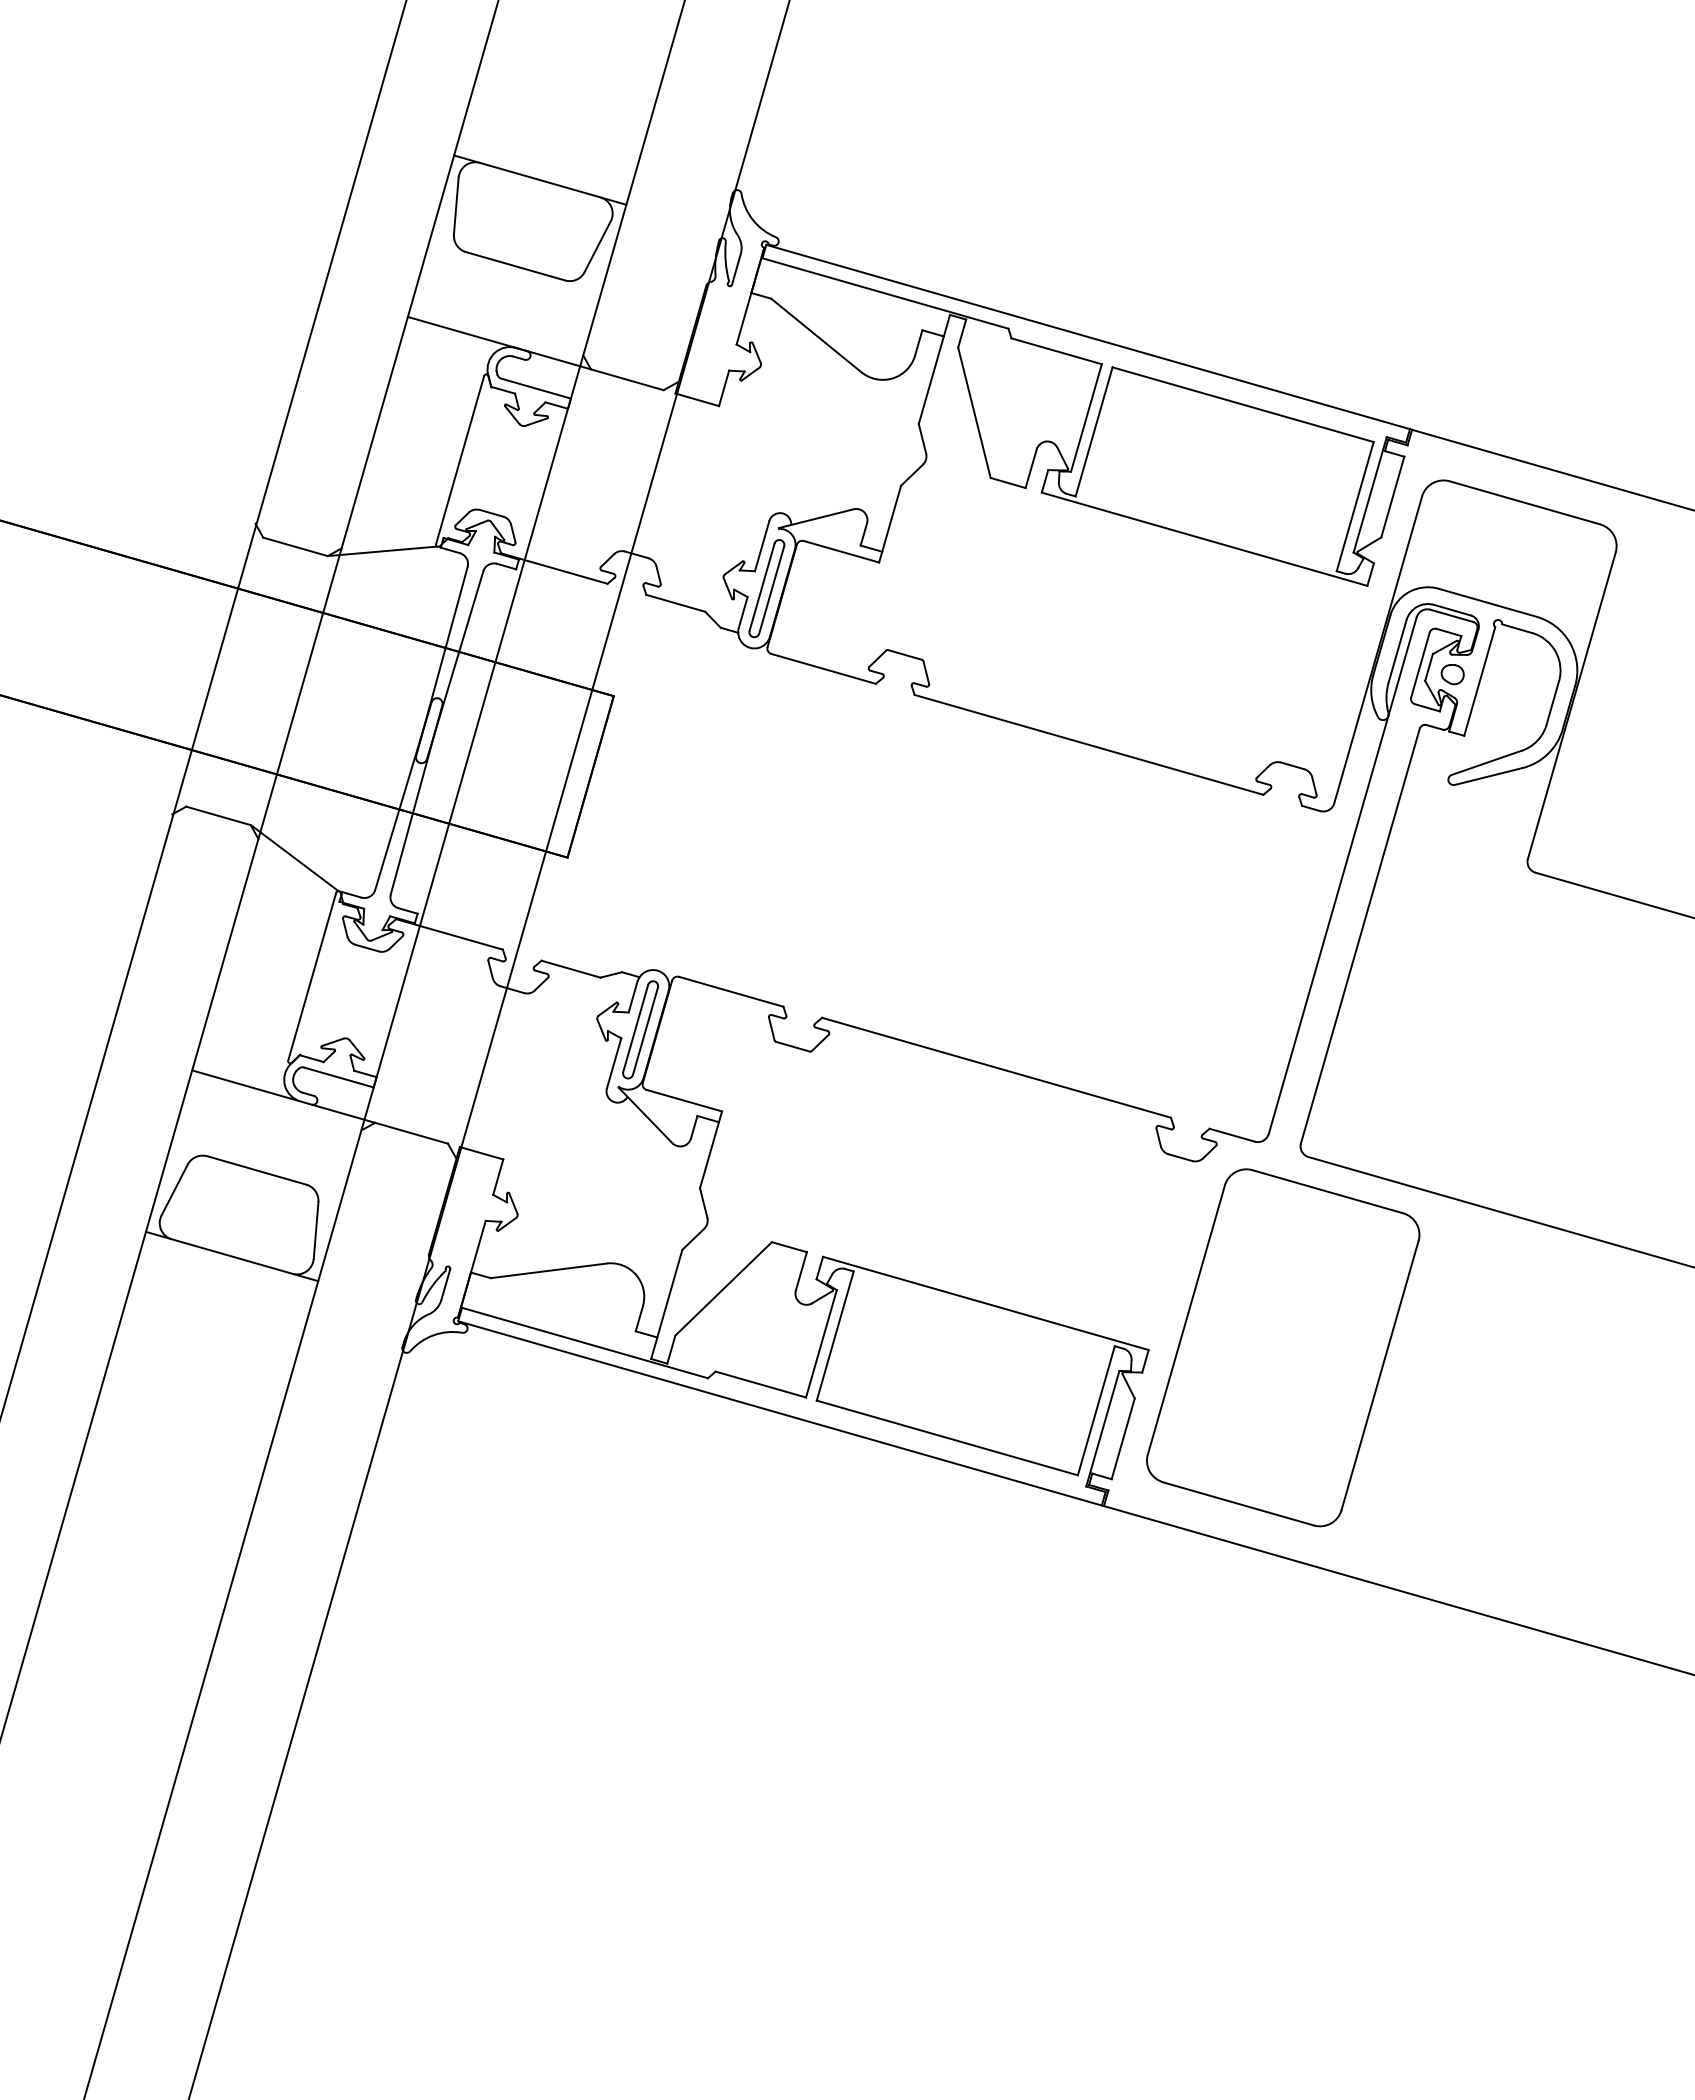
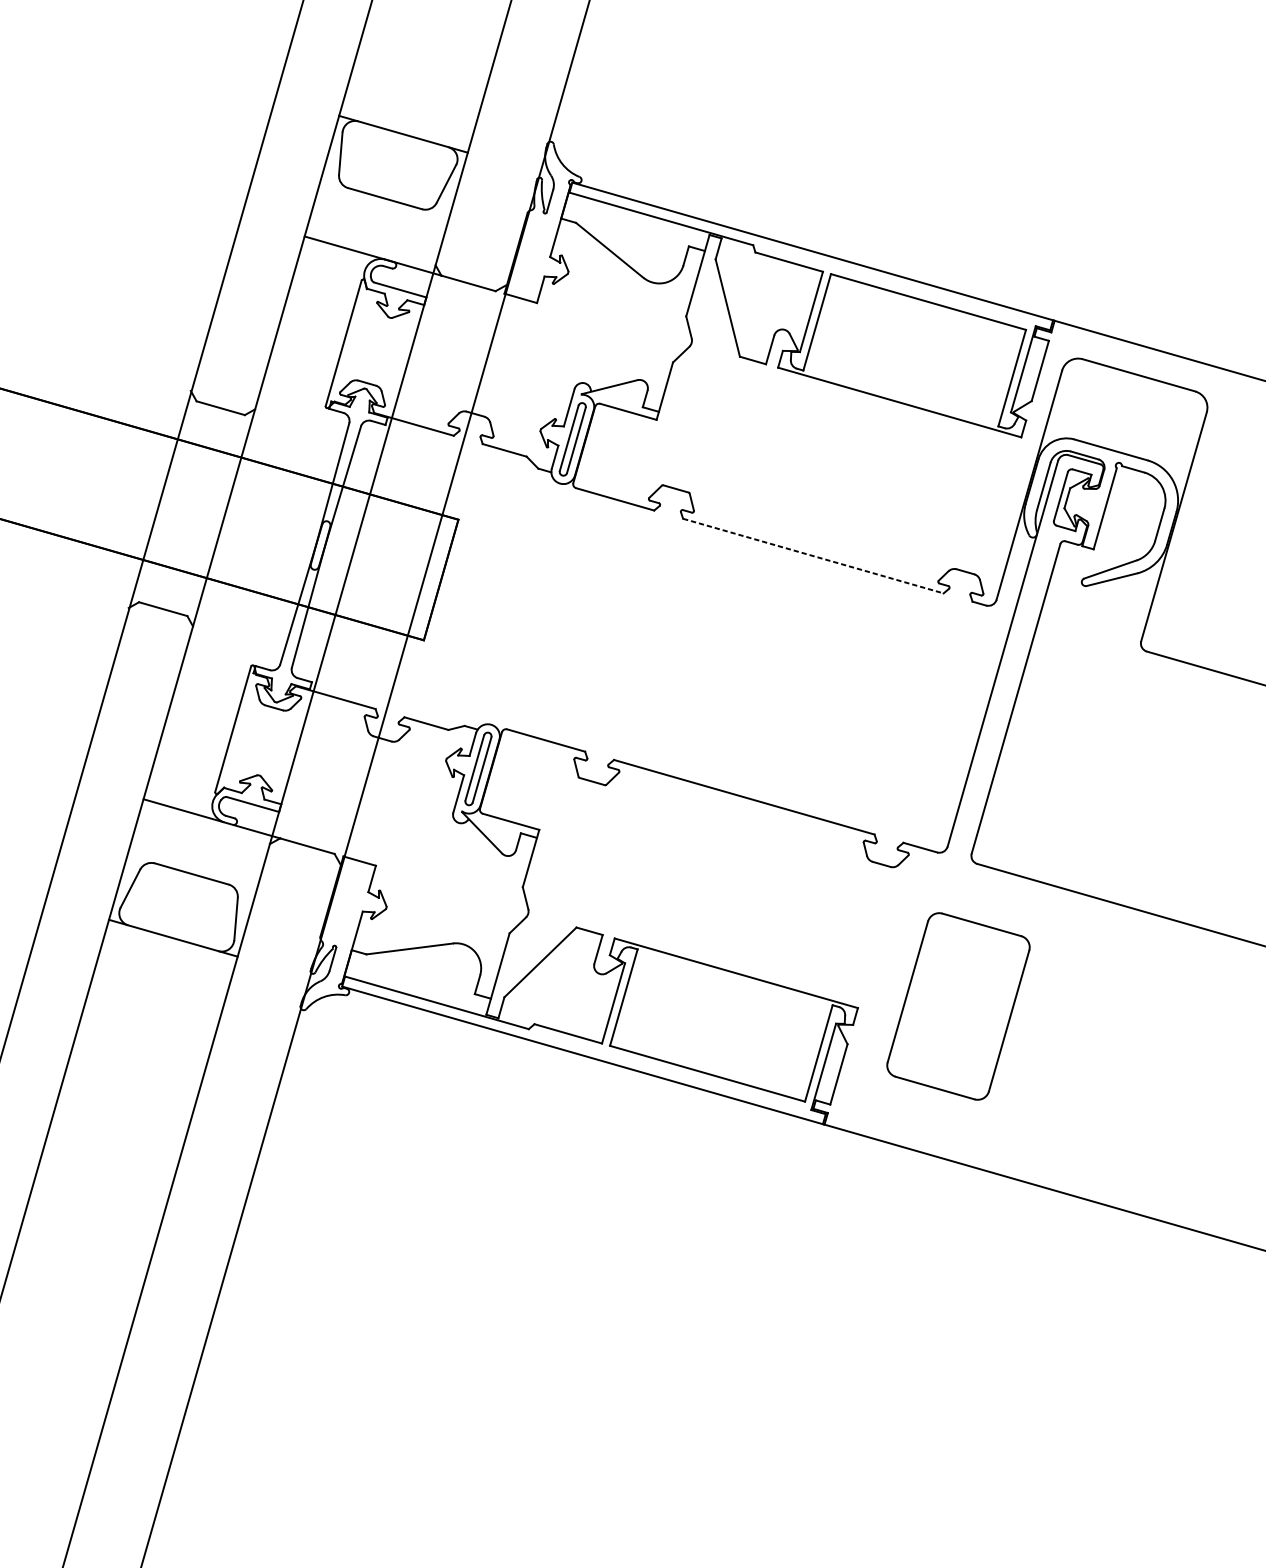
line: (383, 550) -> (286, 410), removed
part: (1452, 674) -> (1084, 503), removed
line: (1089, 745) -> (813, 556), solid -> dashed
line: (295, 858) -> (220, 640), removed
part: (1283, 1347) -> (958, 1006), size x0.7

